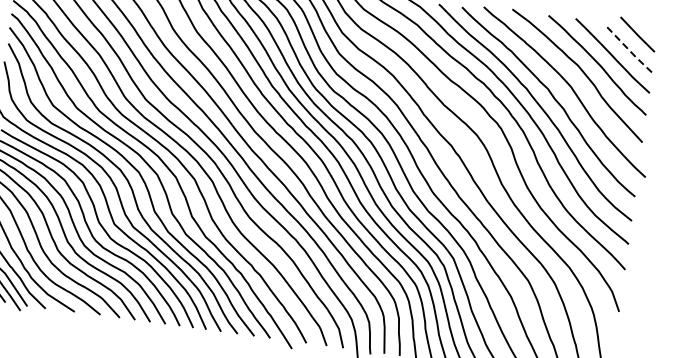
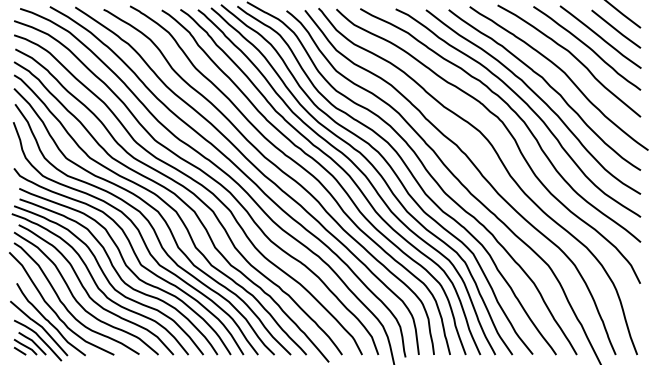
line: (629, 51) -> (616, 30), dashed -> solid

